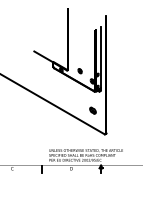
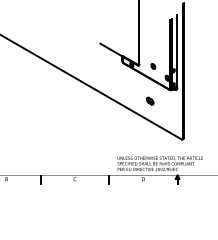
part: (93, 110) -> (150, 100), moved

